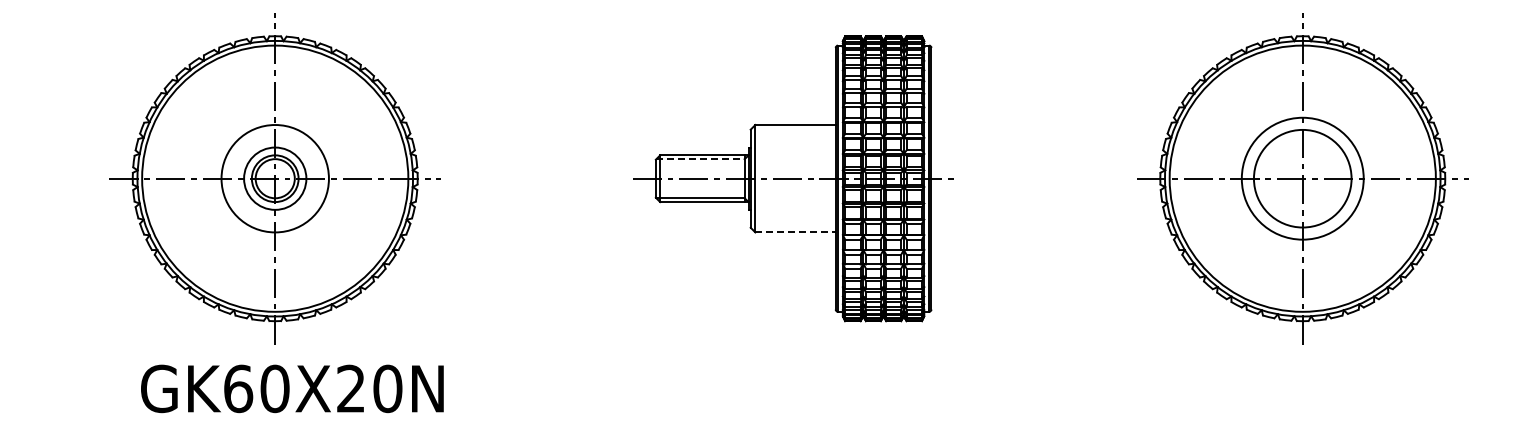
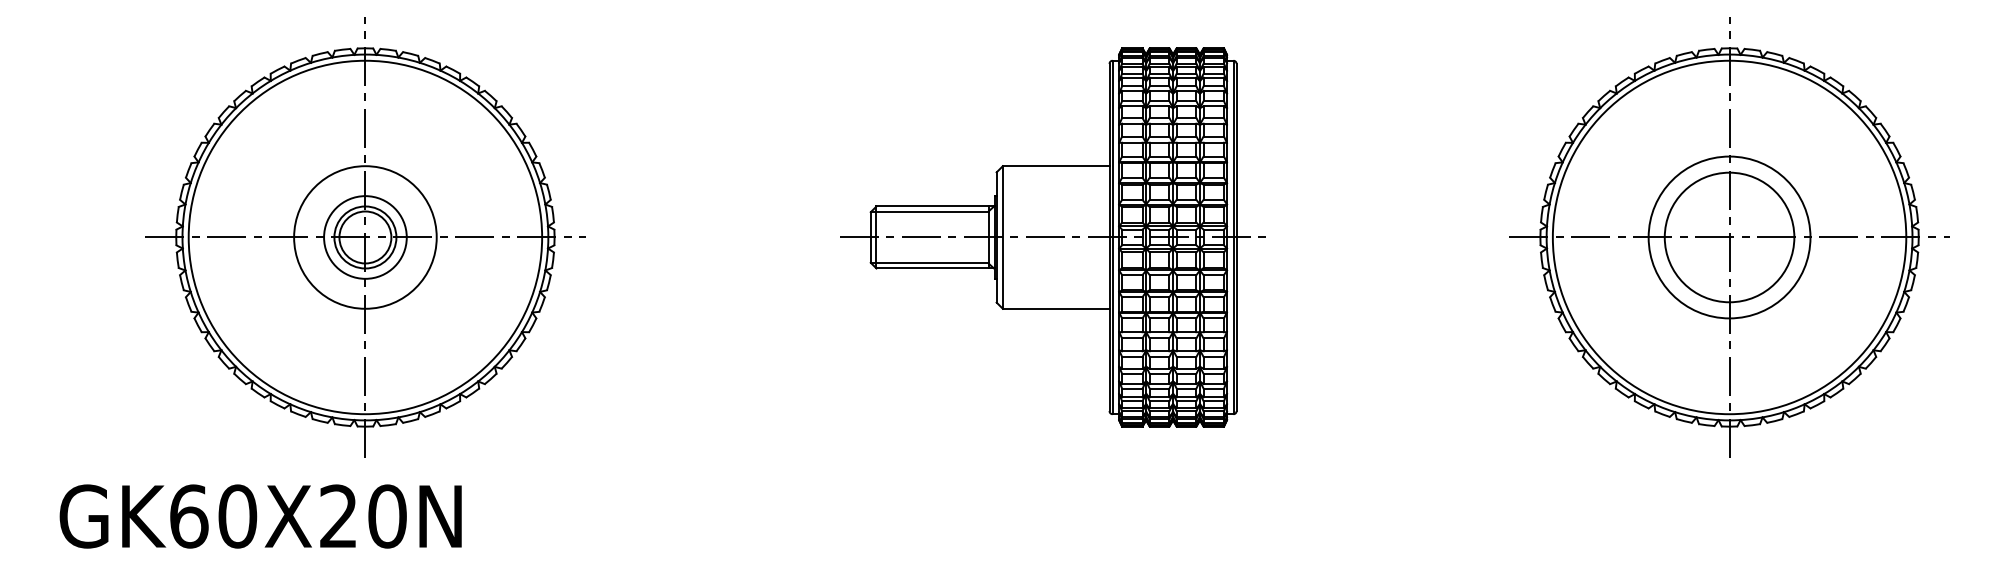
line: (701, 159) -> (931, 211), dashed -> solid
line: (796, 232) -> (1057, 308), dashed -> solid
text: (292, 388) -> (260, 515), moved

